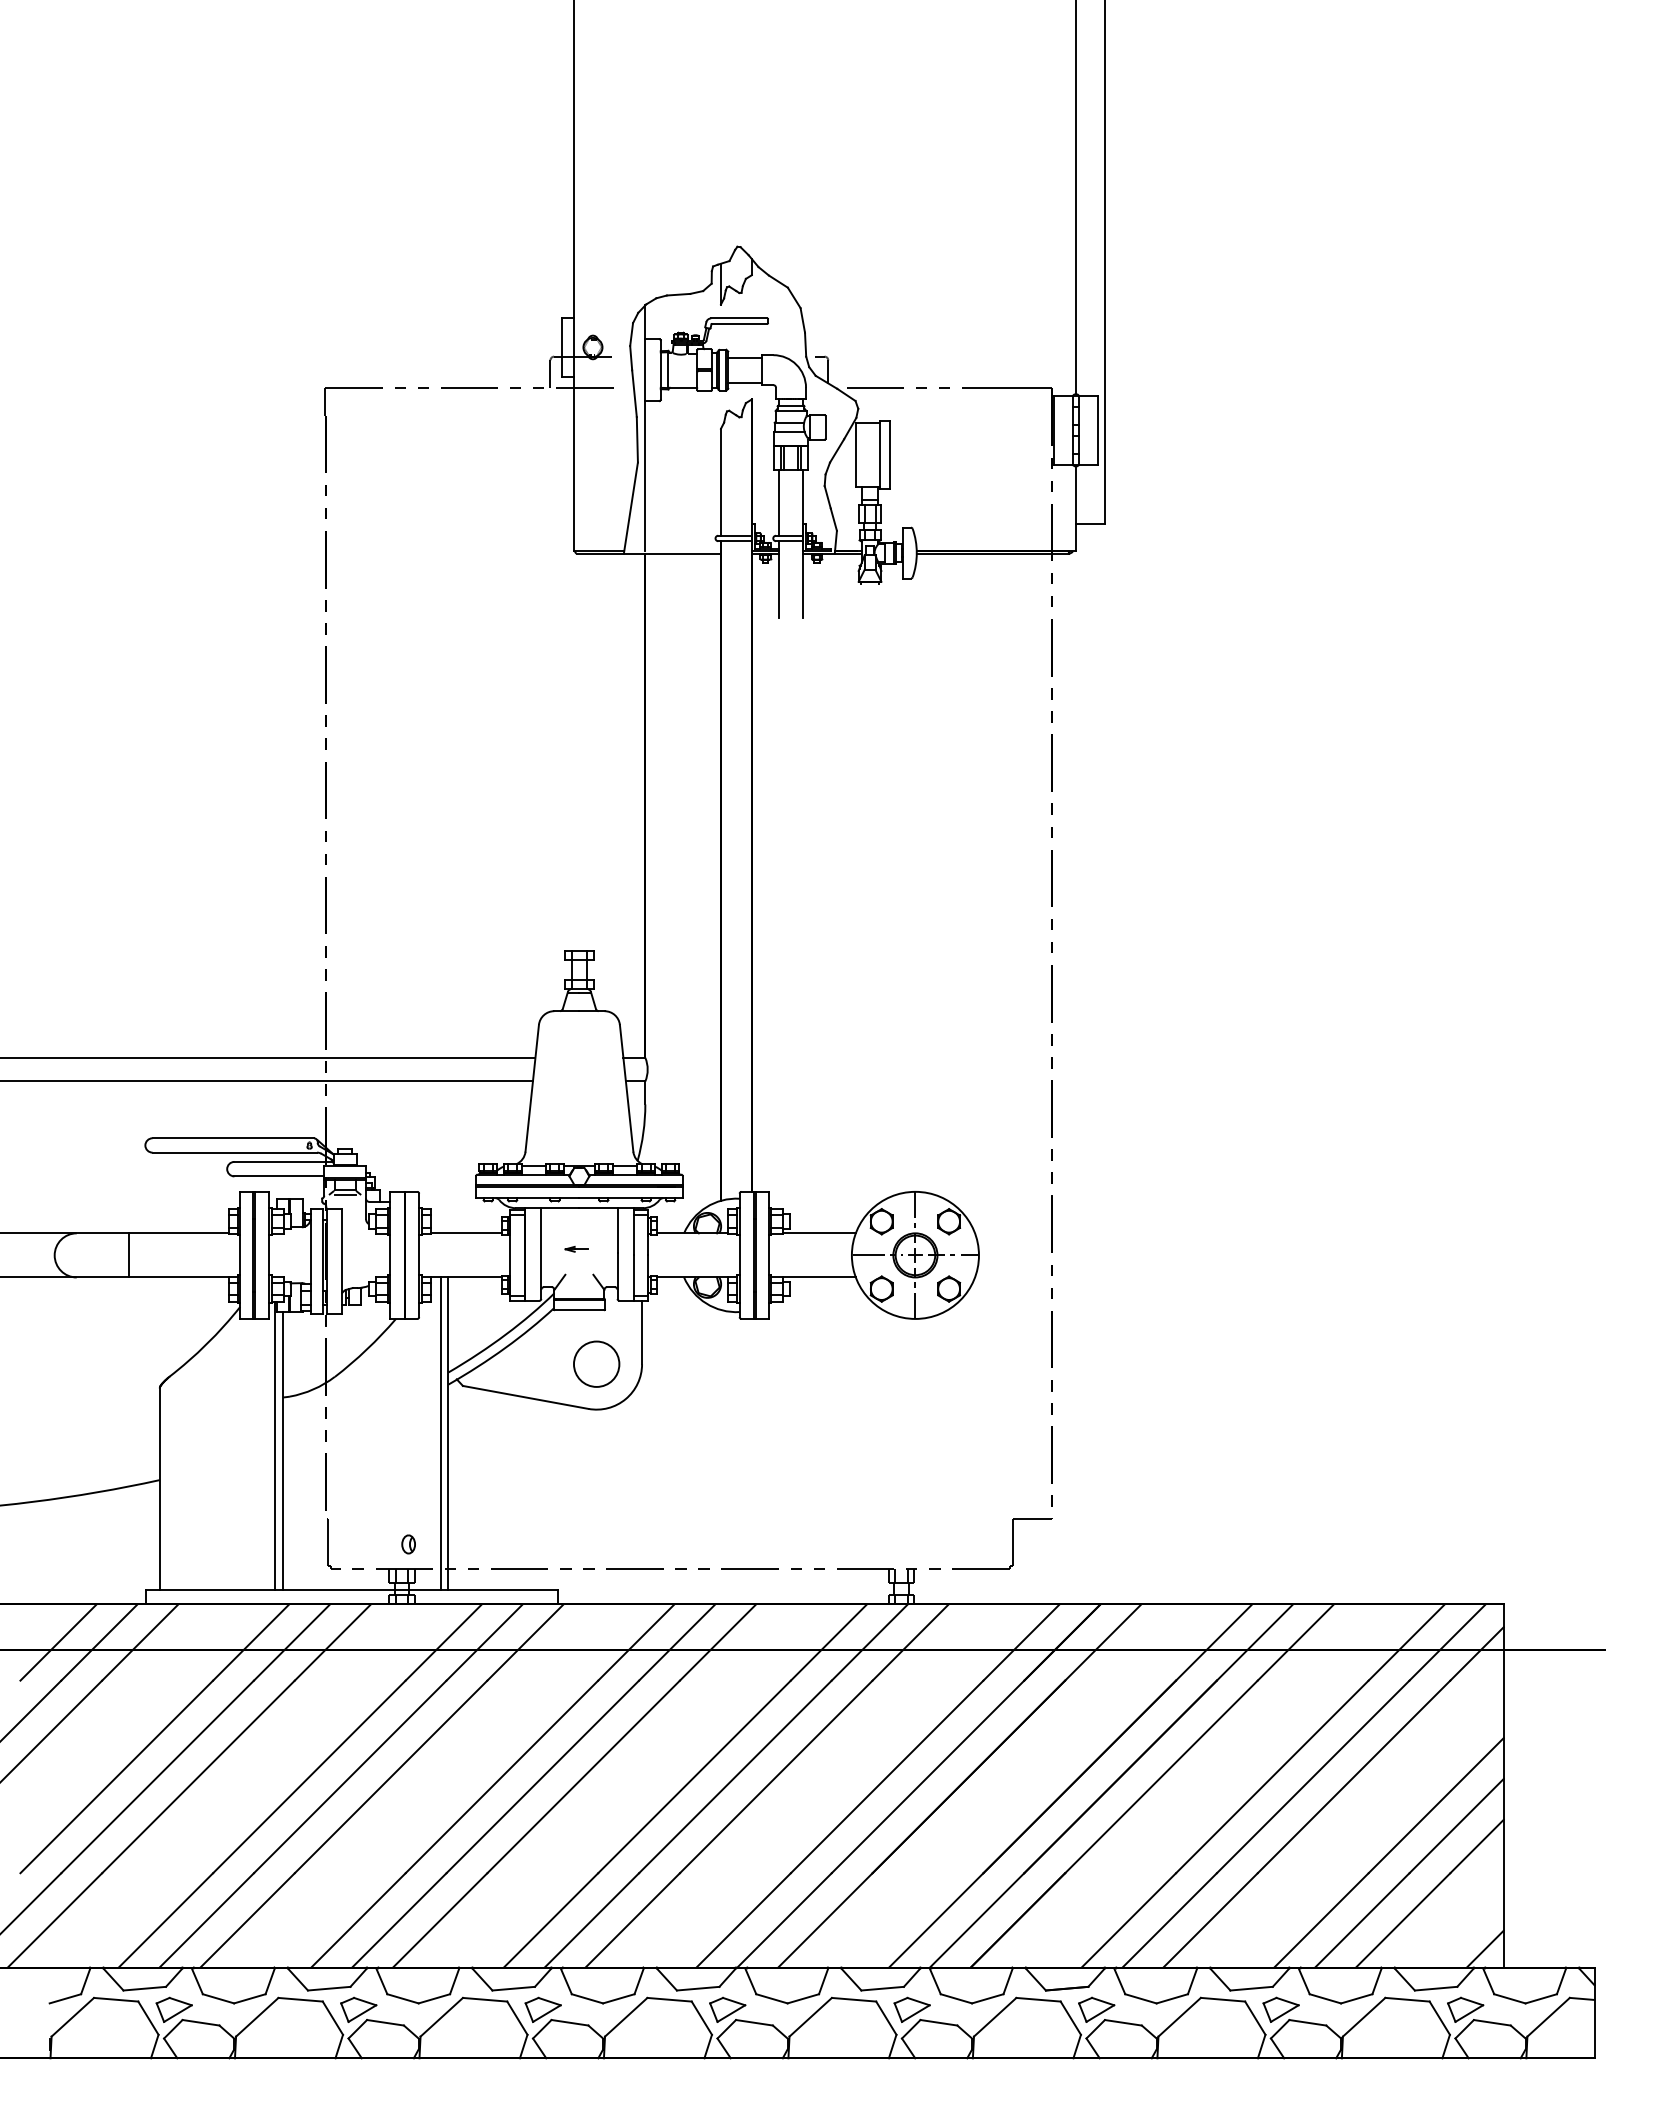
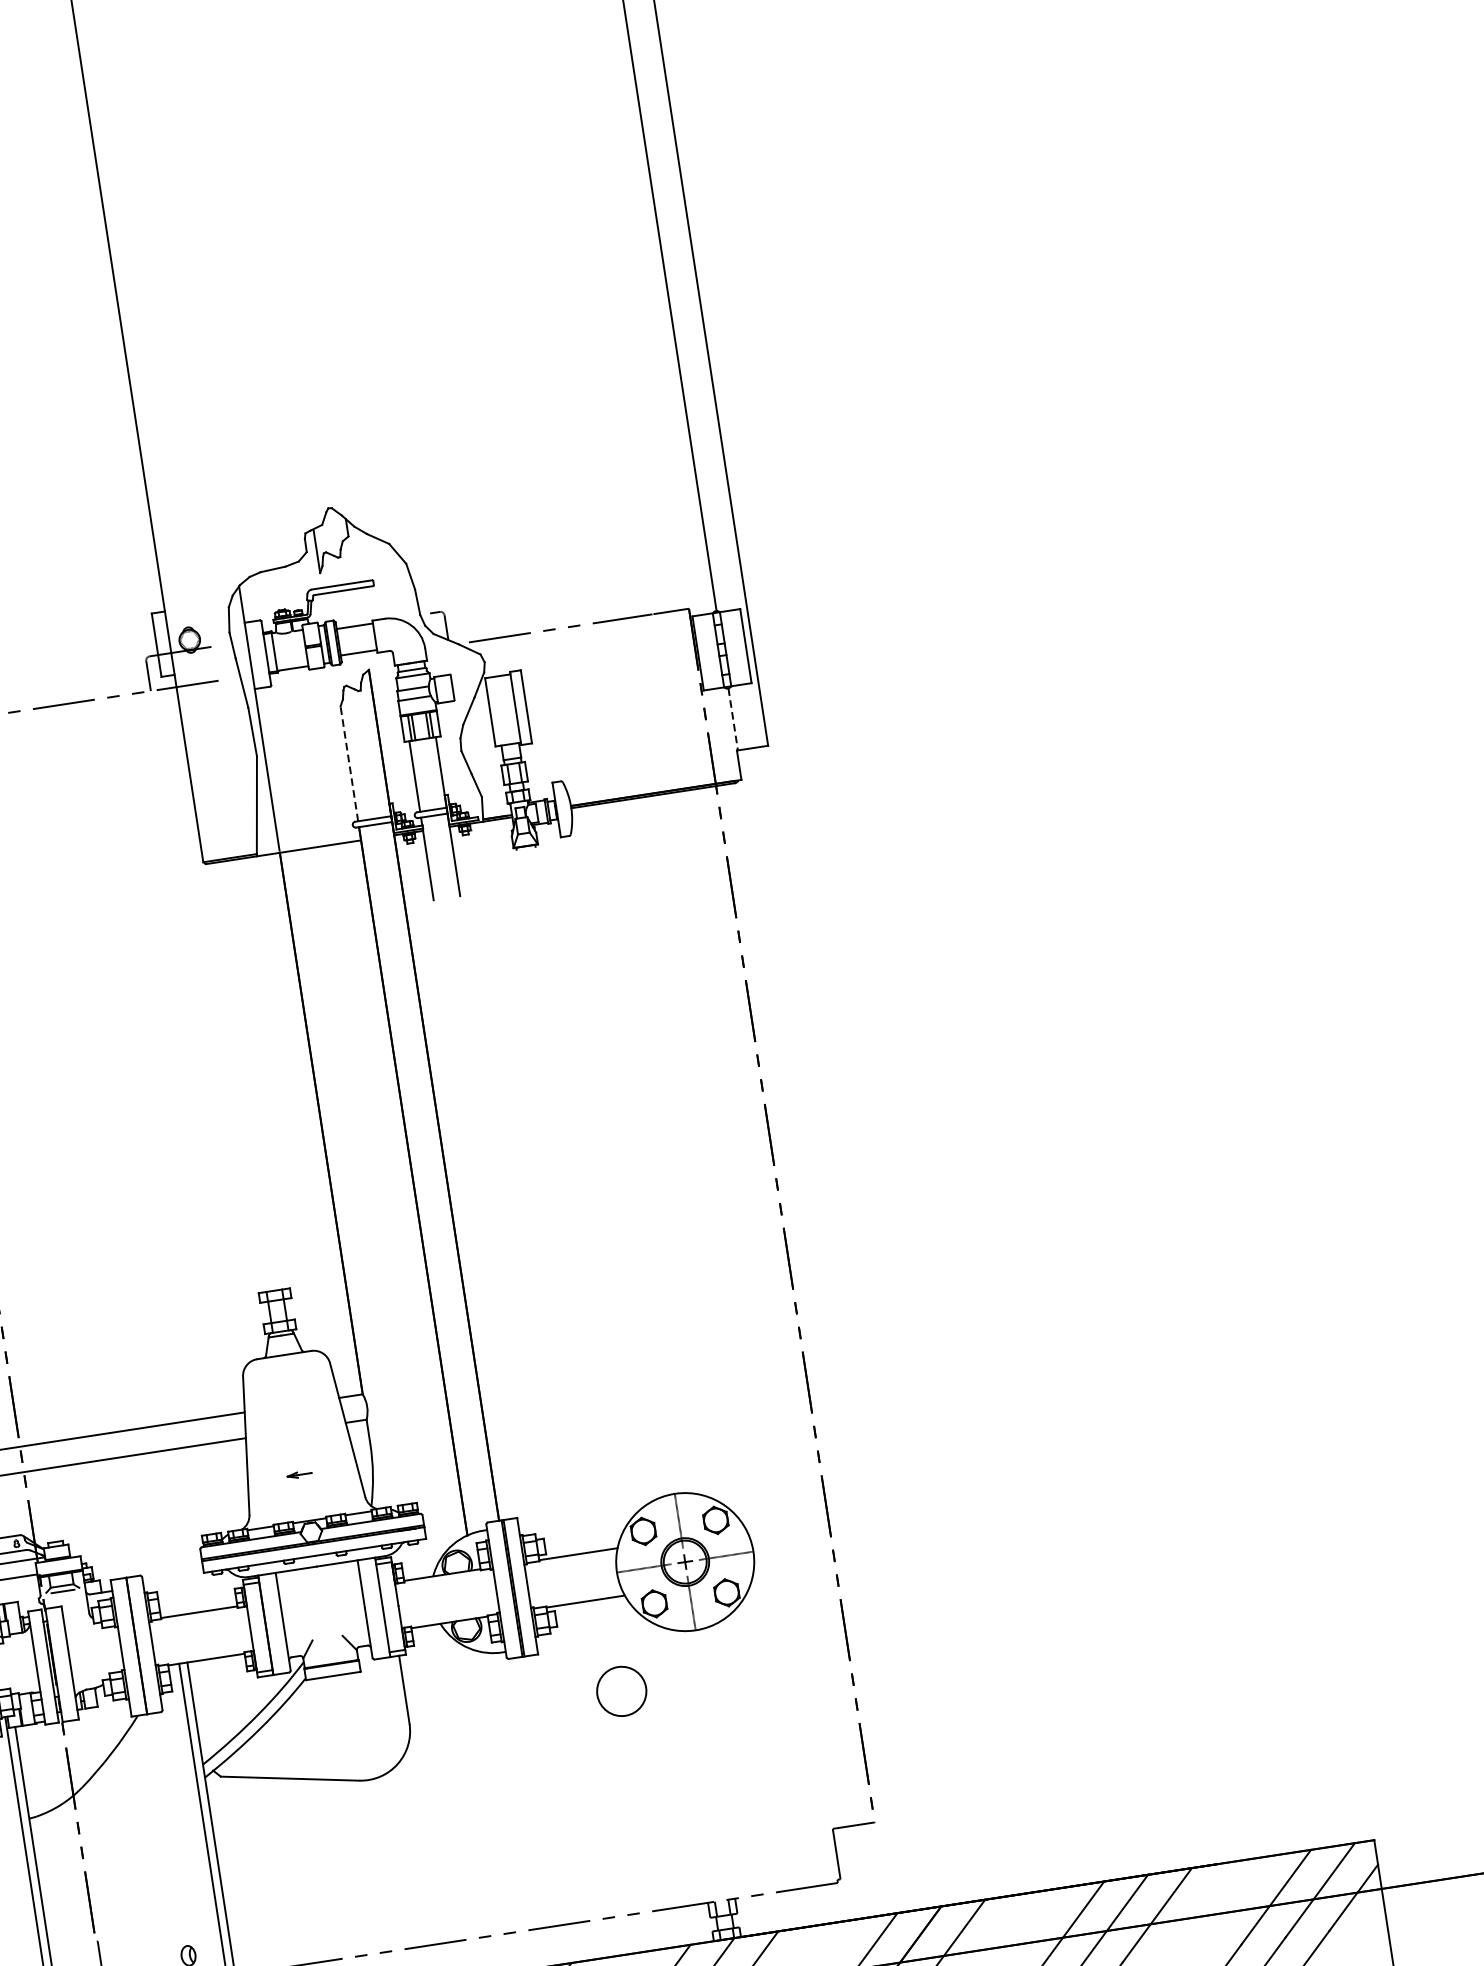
line: (720, 481) -> (348, 763), solid -> dashed
line: (1076, 495) -> (733, 719), solid -> dashed
part: (576, 1249) -> (299, 1475), moved
circle: (596, 1363) -> (621, 1690), moved

